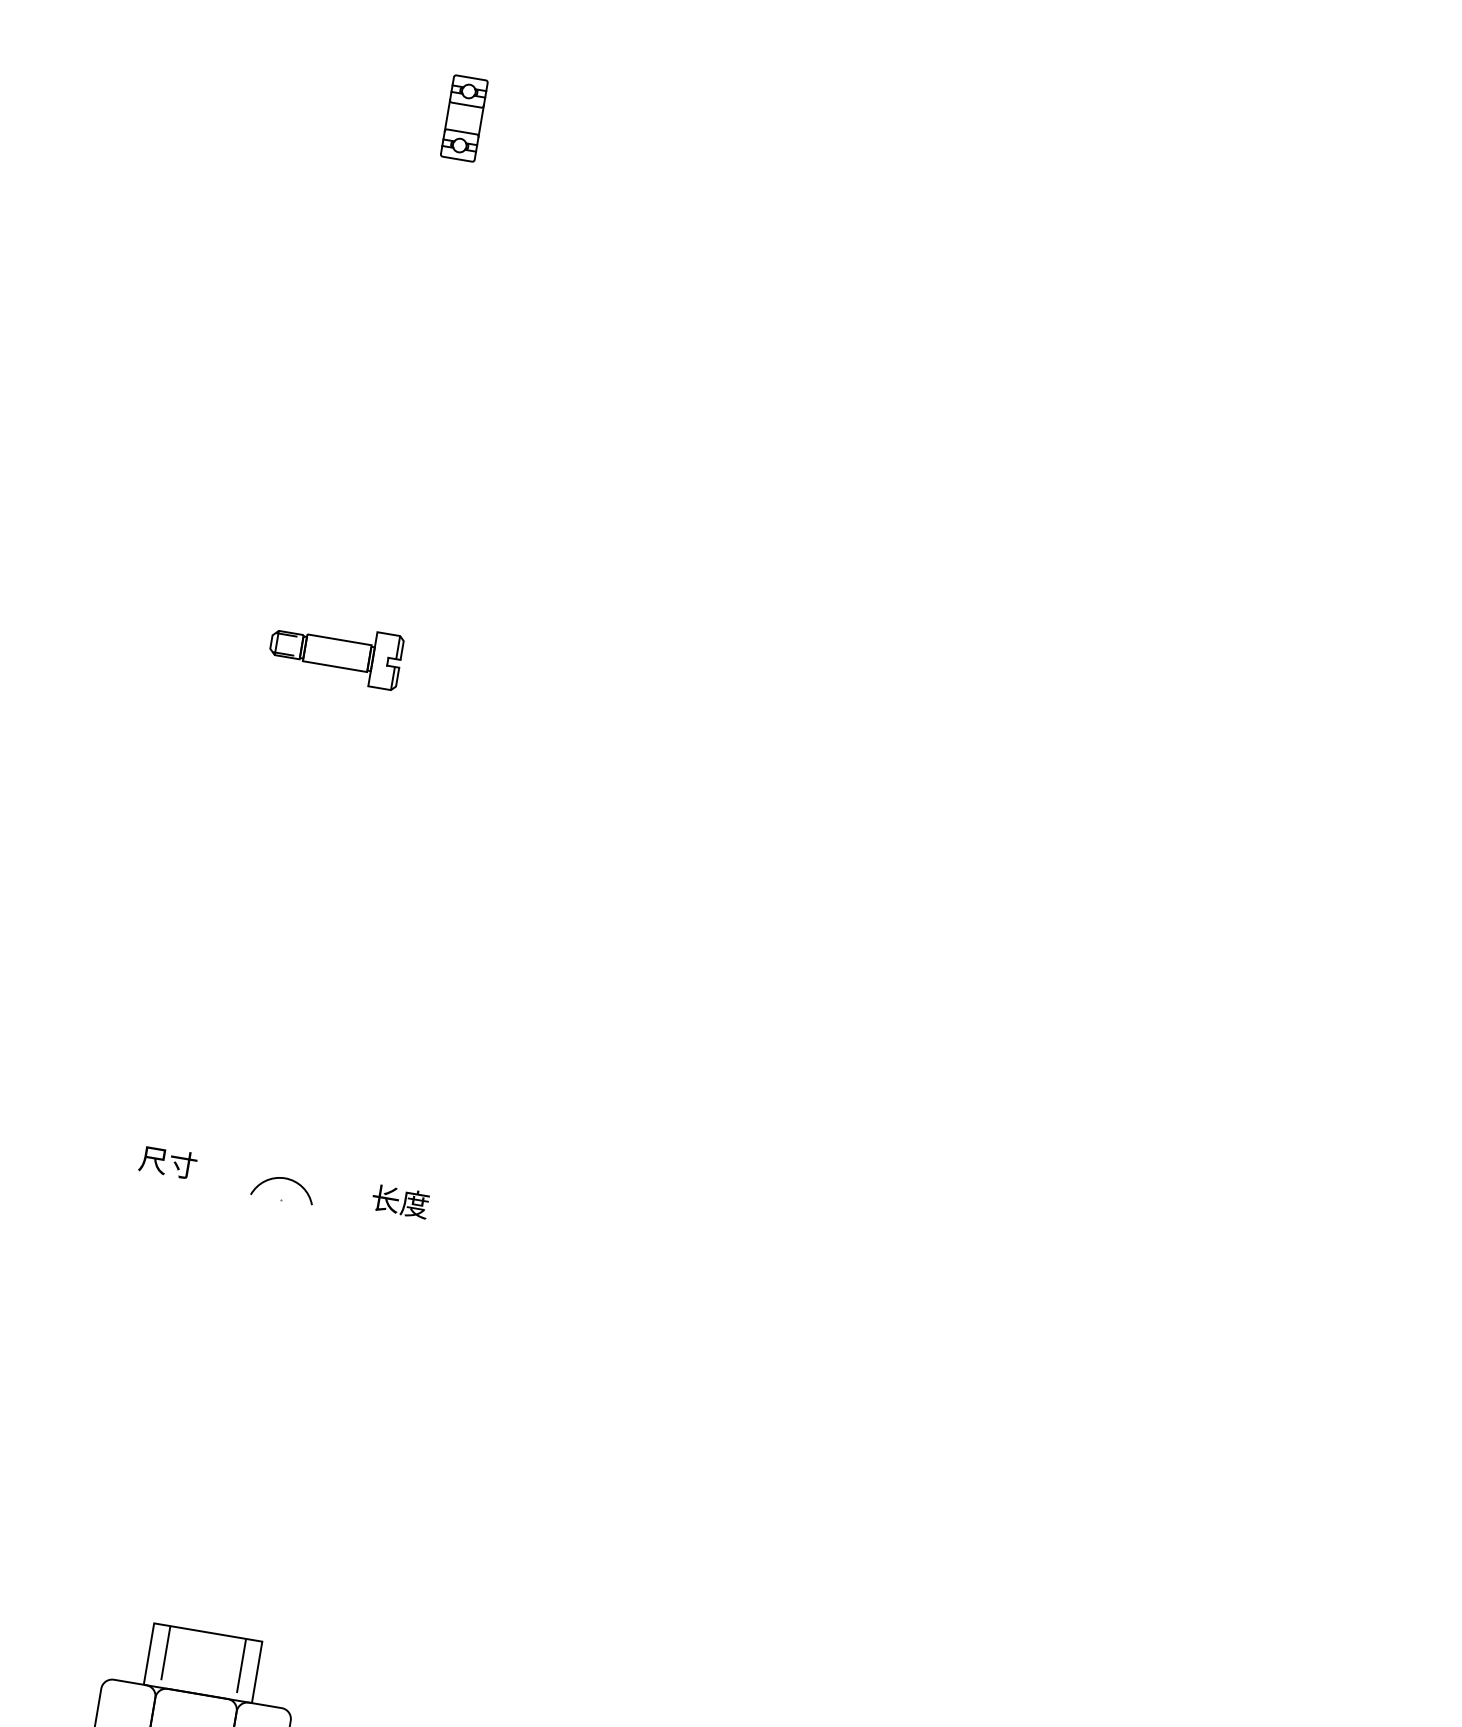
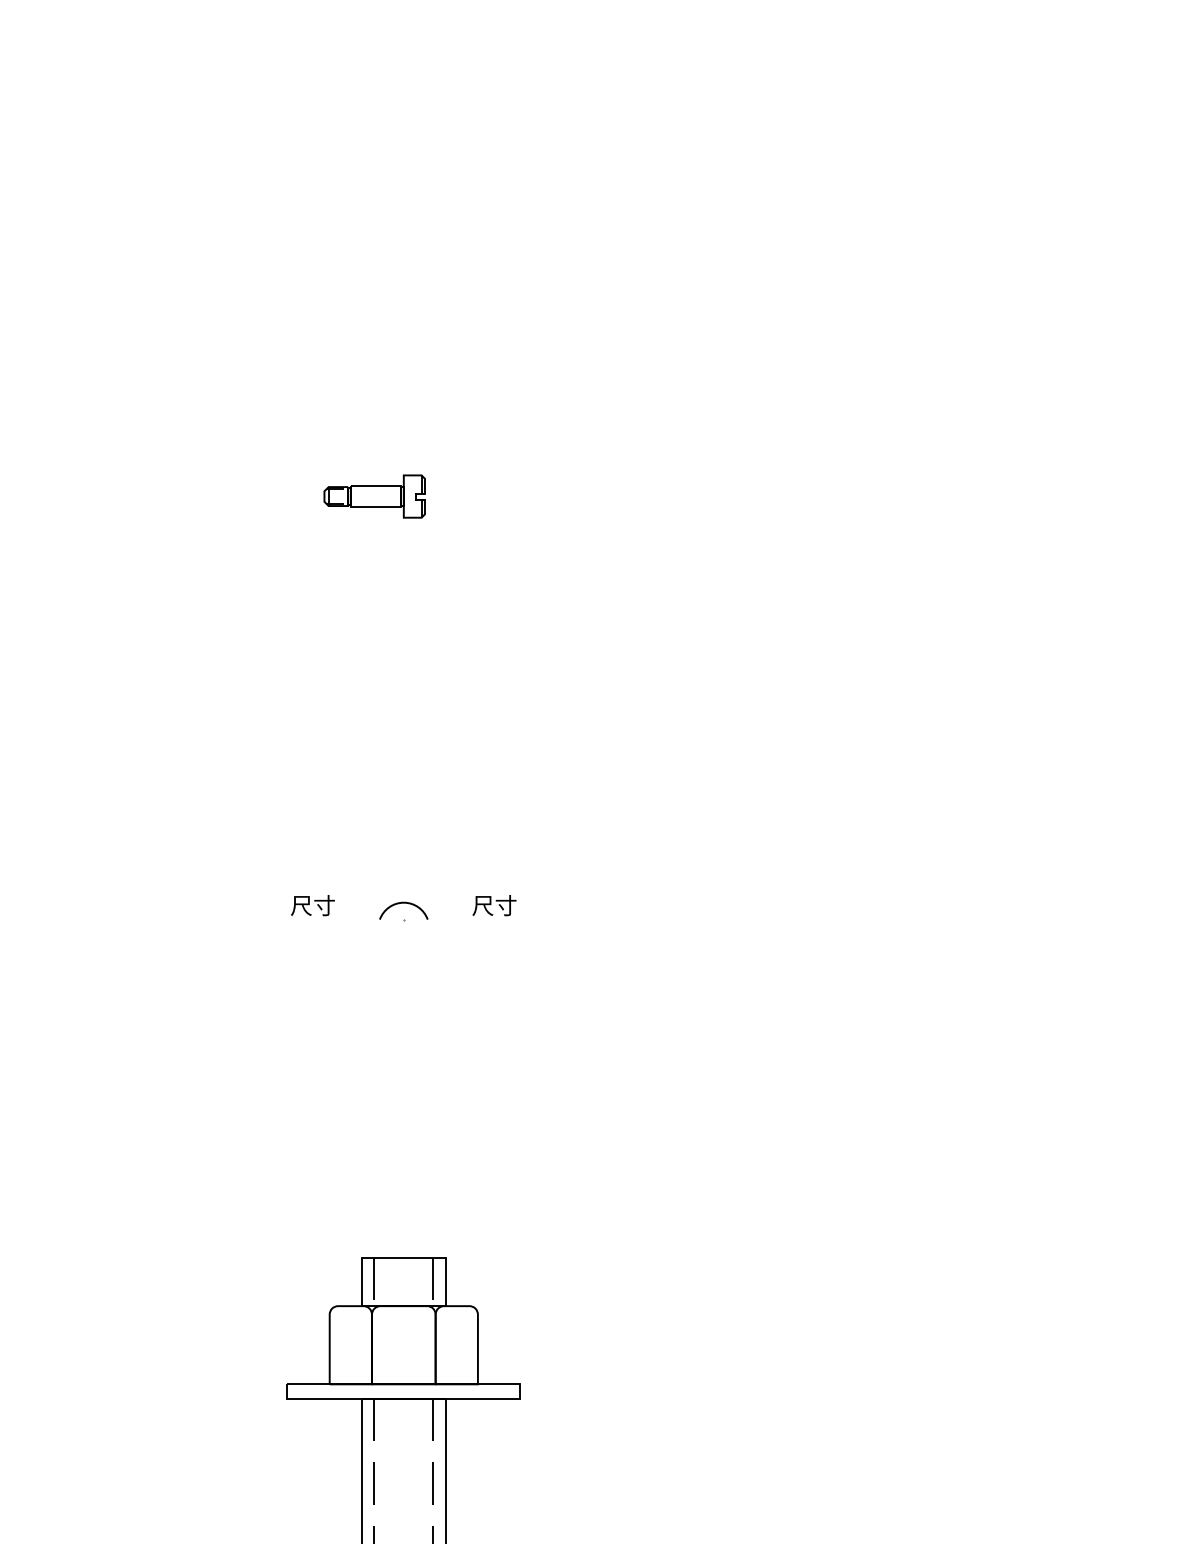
part: (463, 118) -> (403, 73), removed
text: (400, 1201) -> (494, 905), 长度 -> 尺寸

